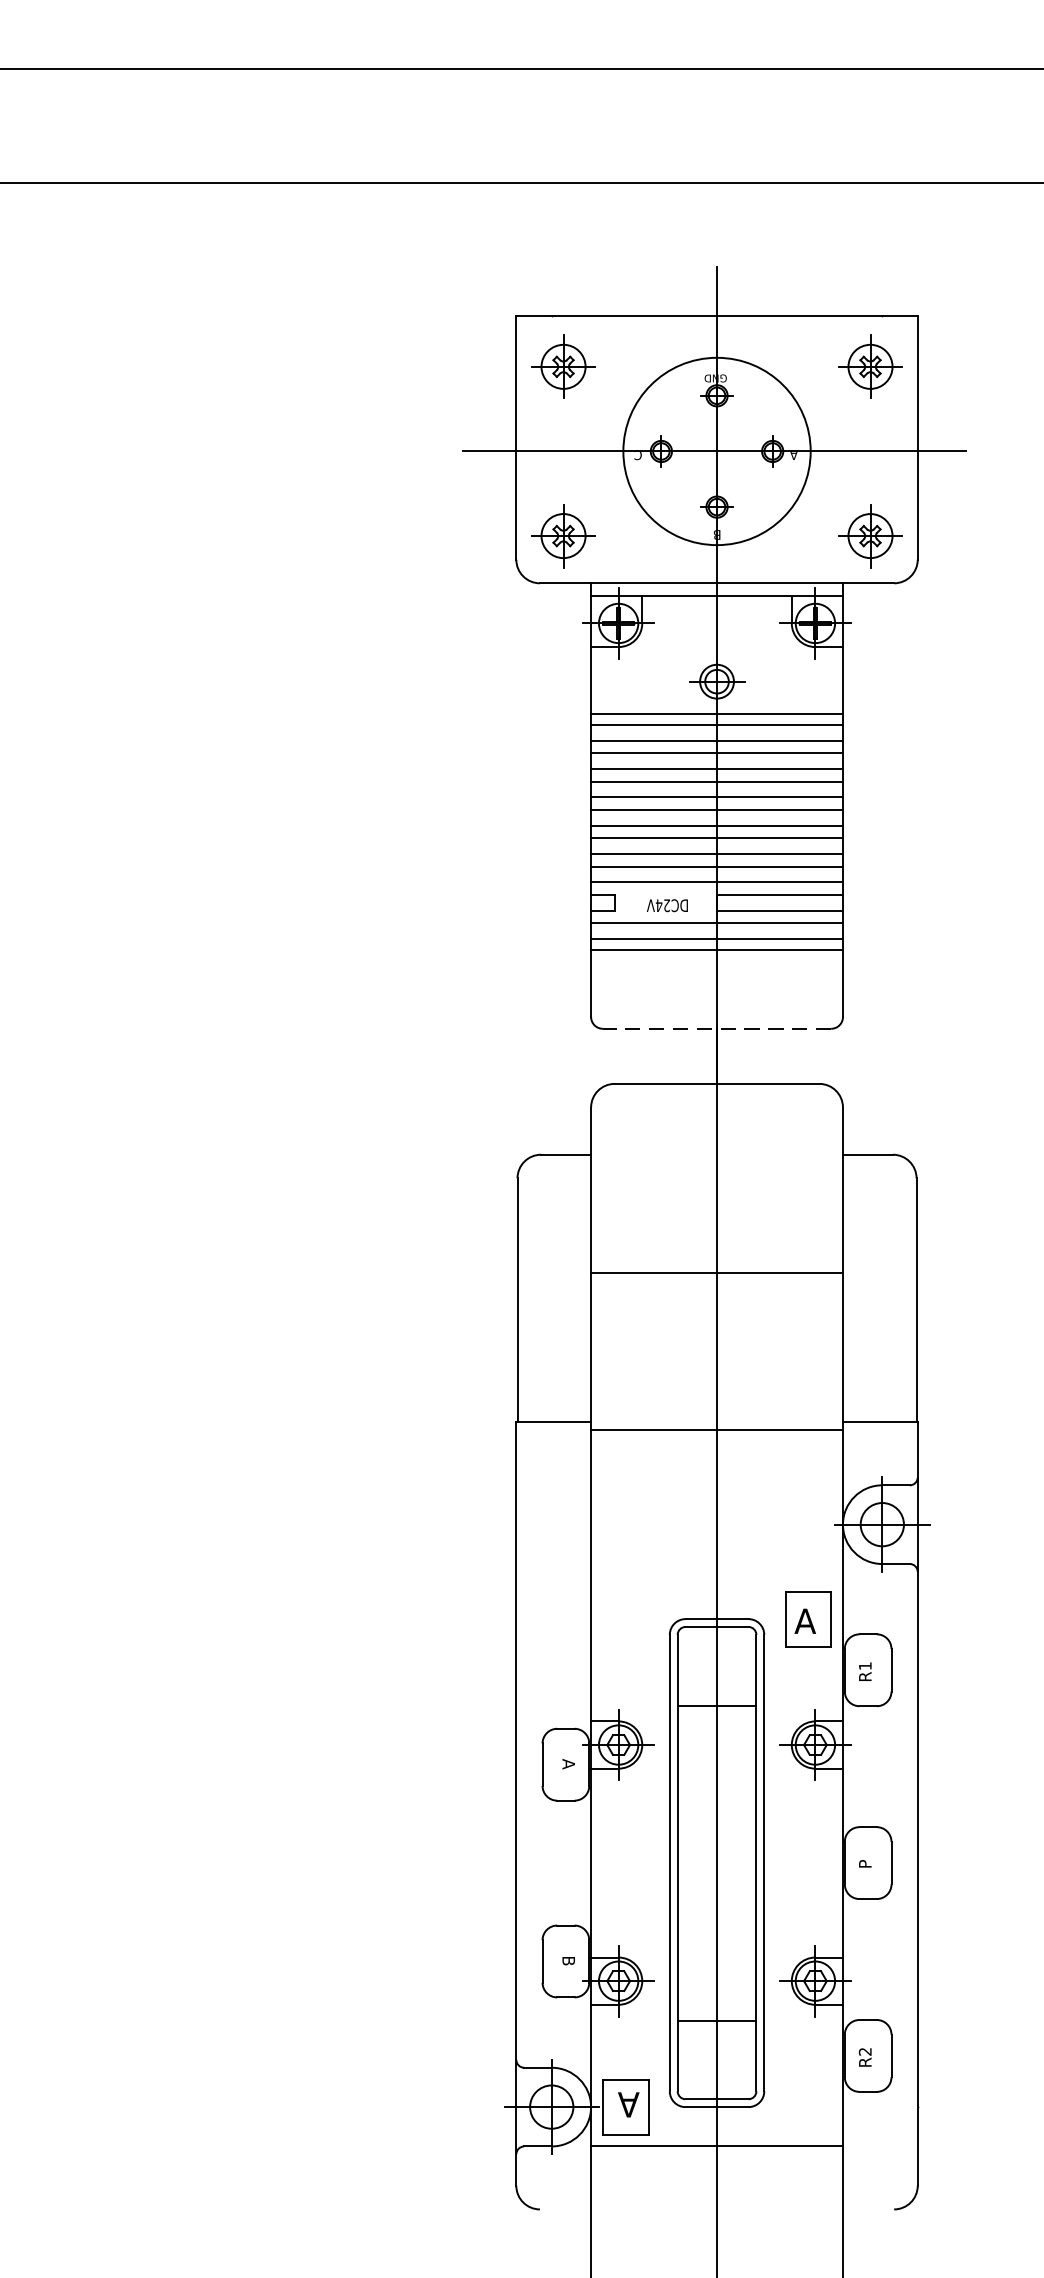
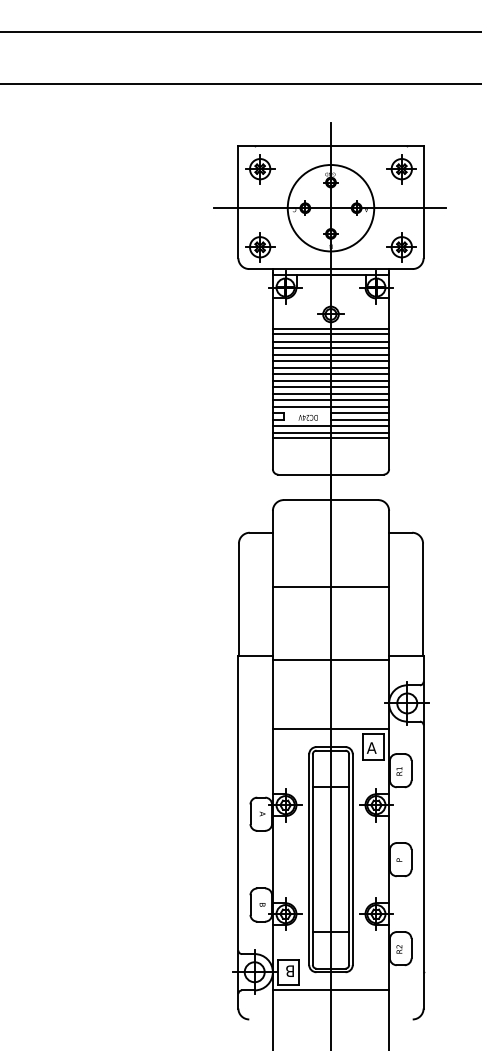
line: (718, 1028) -> (331, 474), dashed -> solid
line: (715, 1578) -> (330, 728), added
text: (629, 2103) -> (290, 970), A -> B

